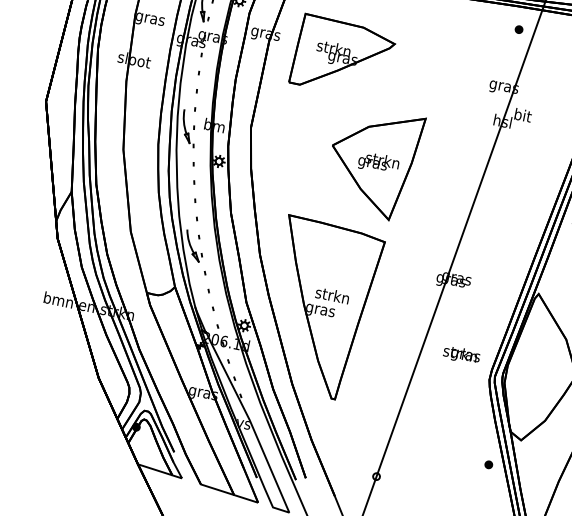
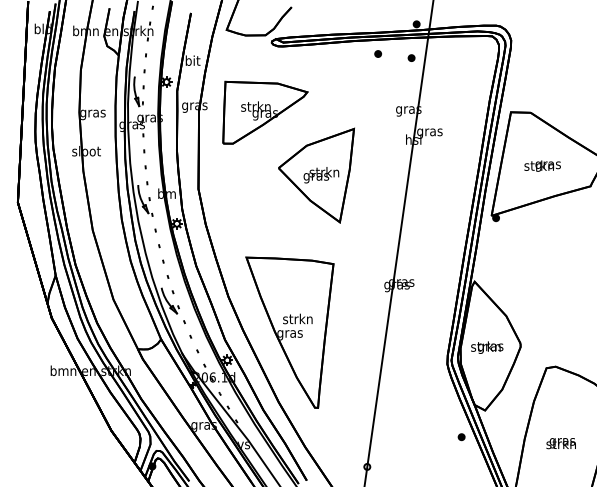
part: (481, 16) -> (377, 53), added
text: (522, 115) -> (429, 131), bit -> gras
part: (373, 162) -> (316, 175), moved
text: (462, 354) -> (487, 347), moved

